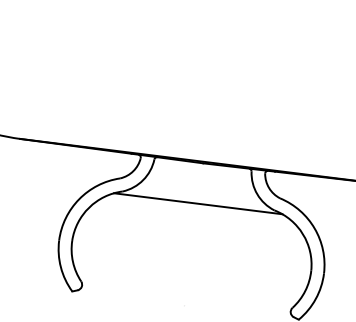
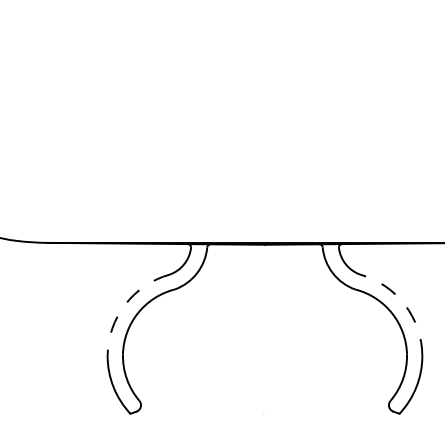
arc: (79, 198) -> (125, 304), solid -> dashed
line: (197, 203) -> (264, 292), removed
arc: (314, 228) -> (404, 304), solid -> dashed

